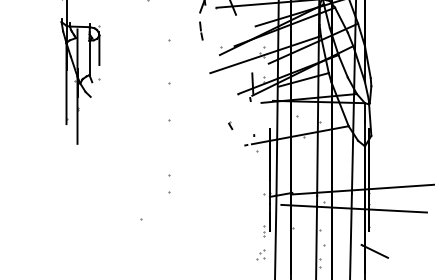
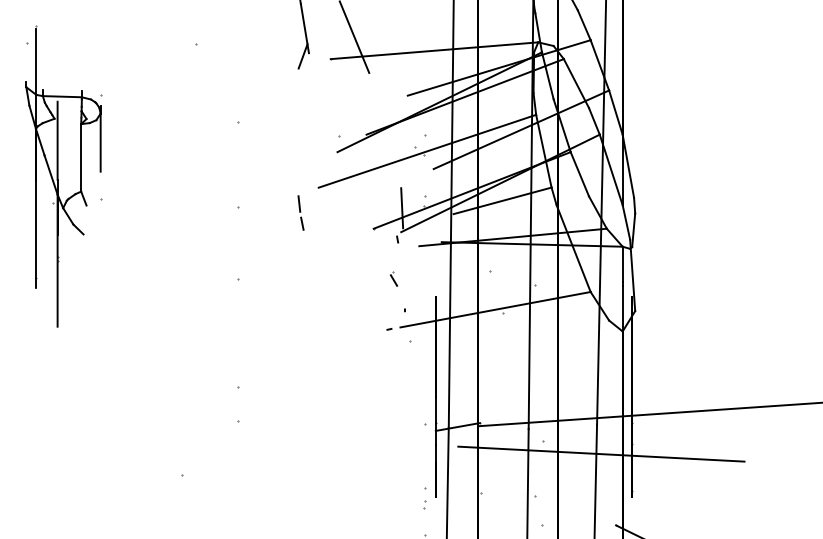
line: (201, 30) -> (301, 211), moved
part: (230, 125) -> (393, 278), moved

